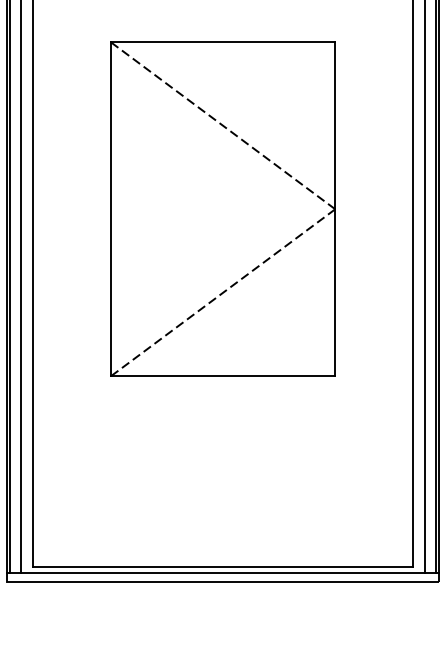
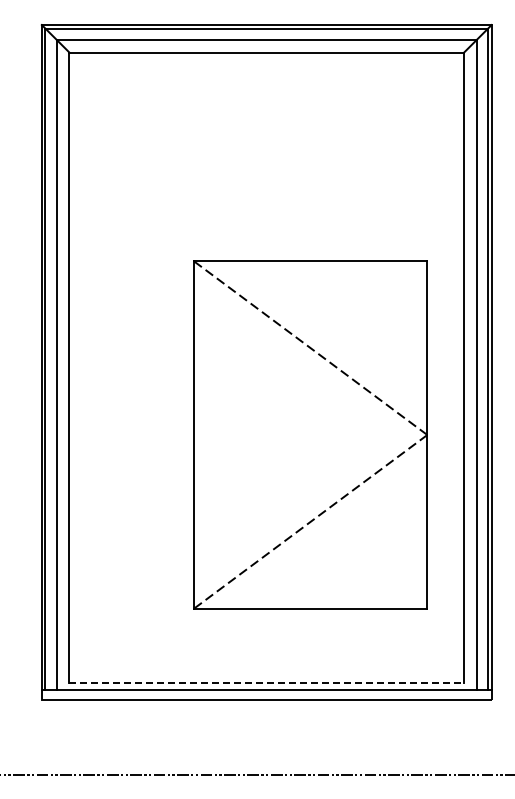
part: (222, 208) -> (310, 434), moved
line: (223, 566) -> (267, 683), solid -> dashed

